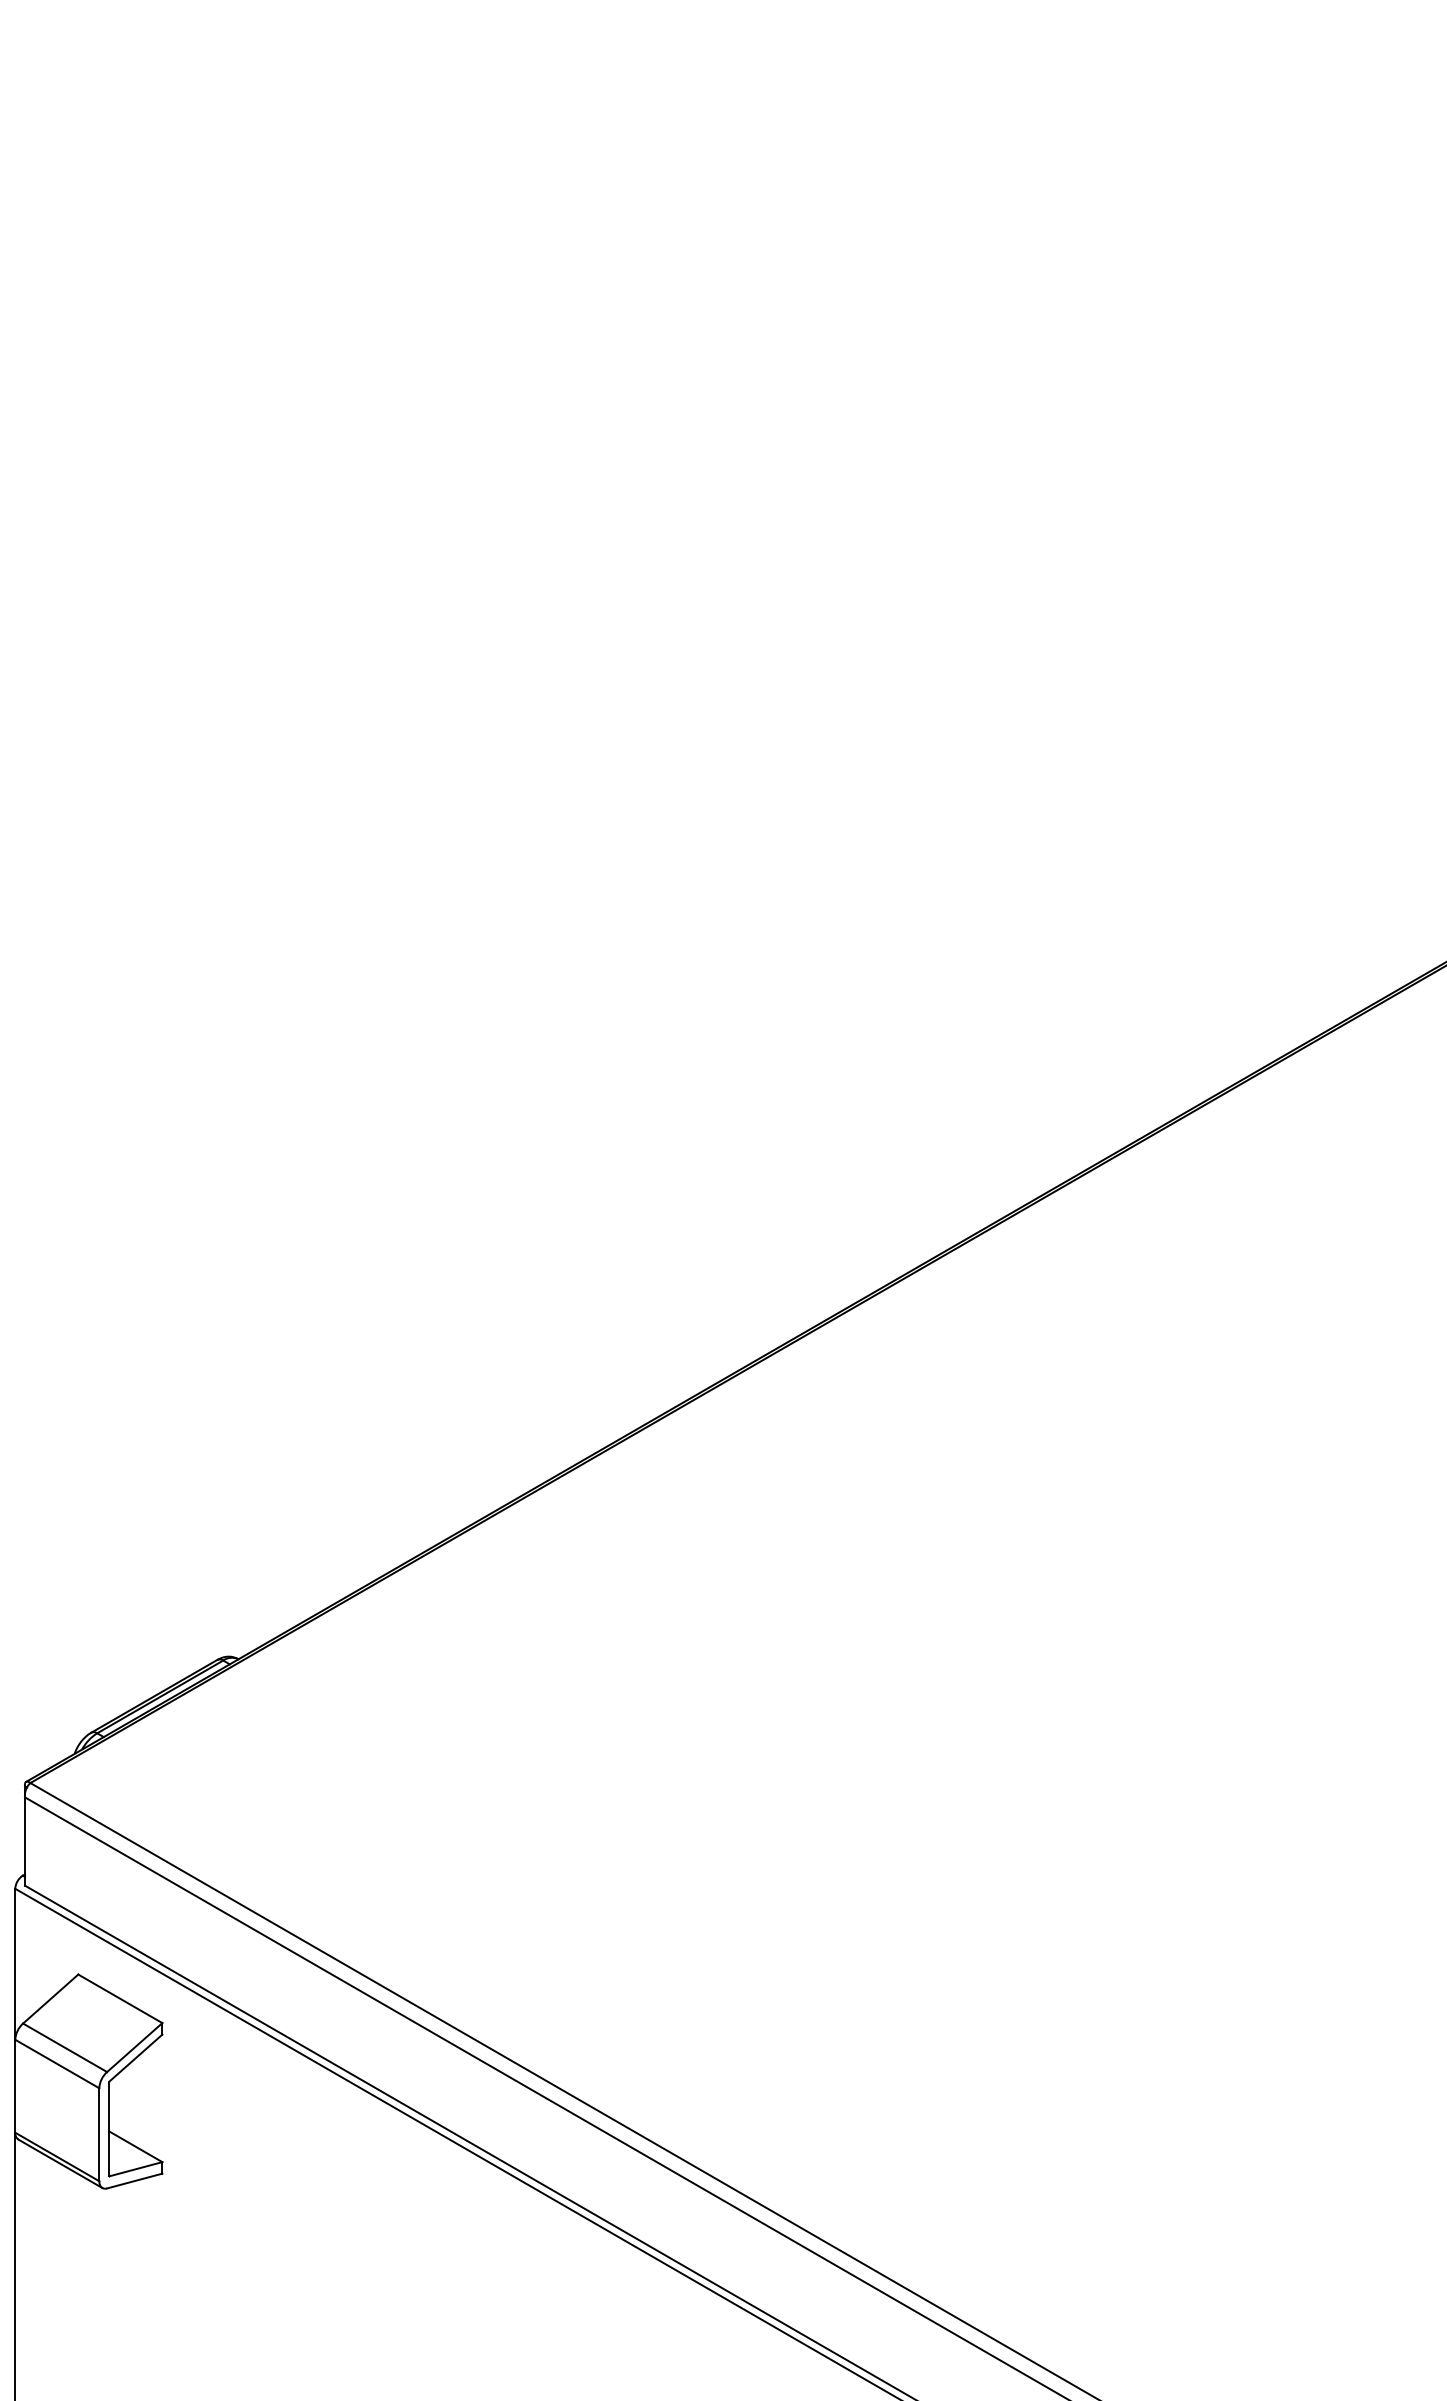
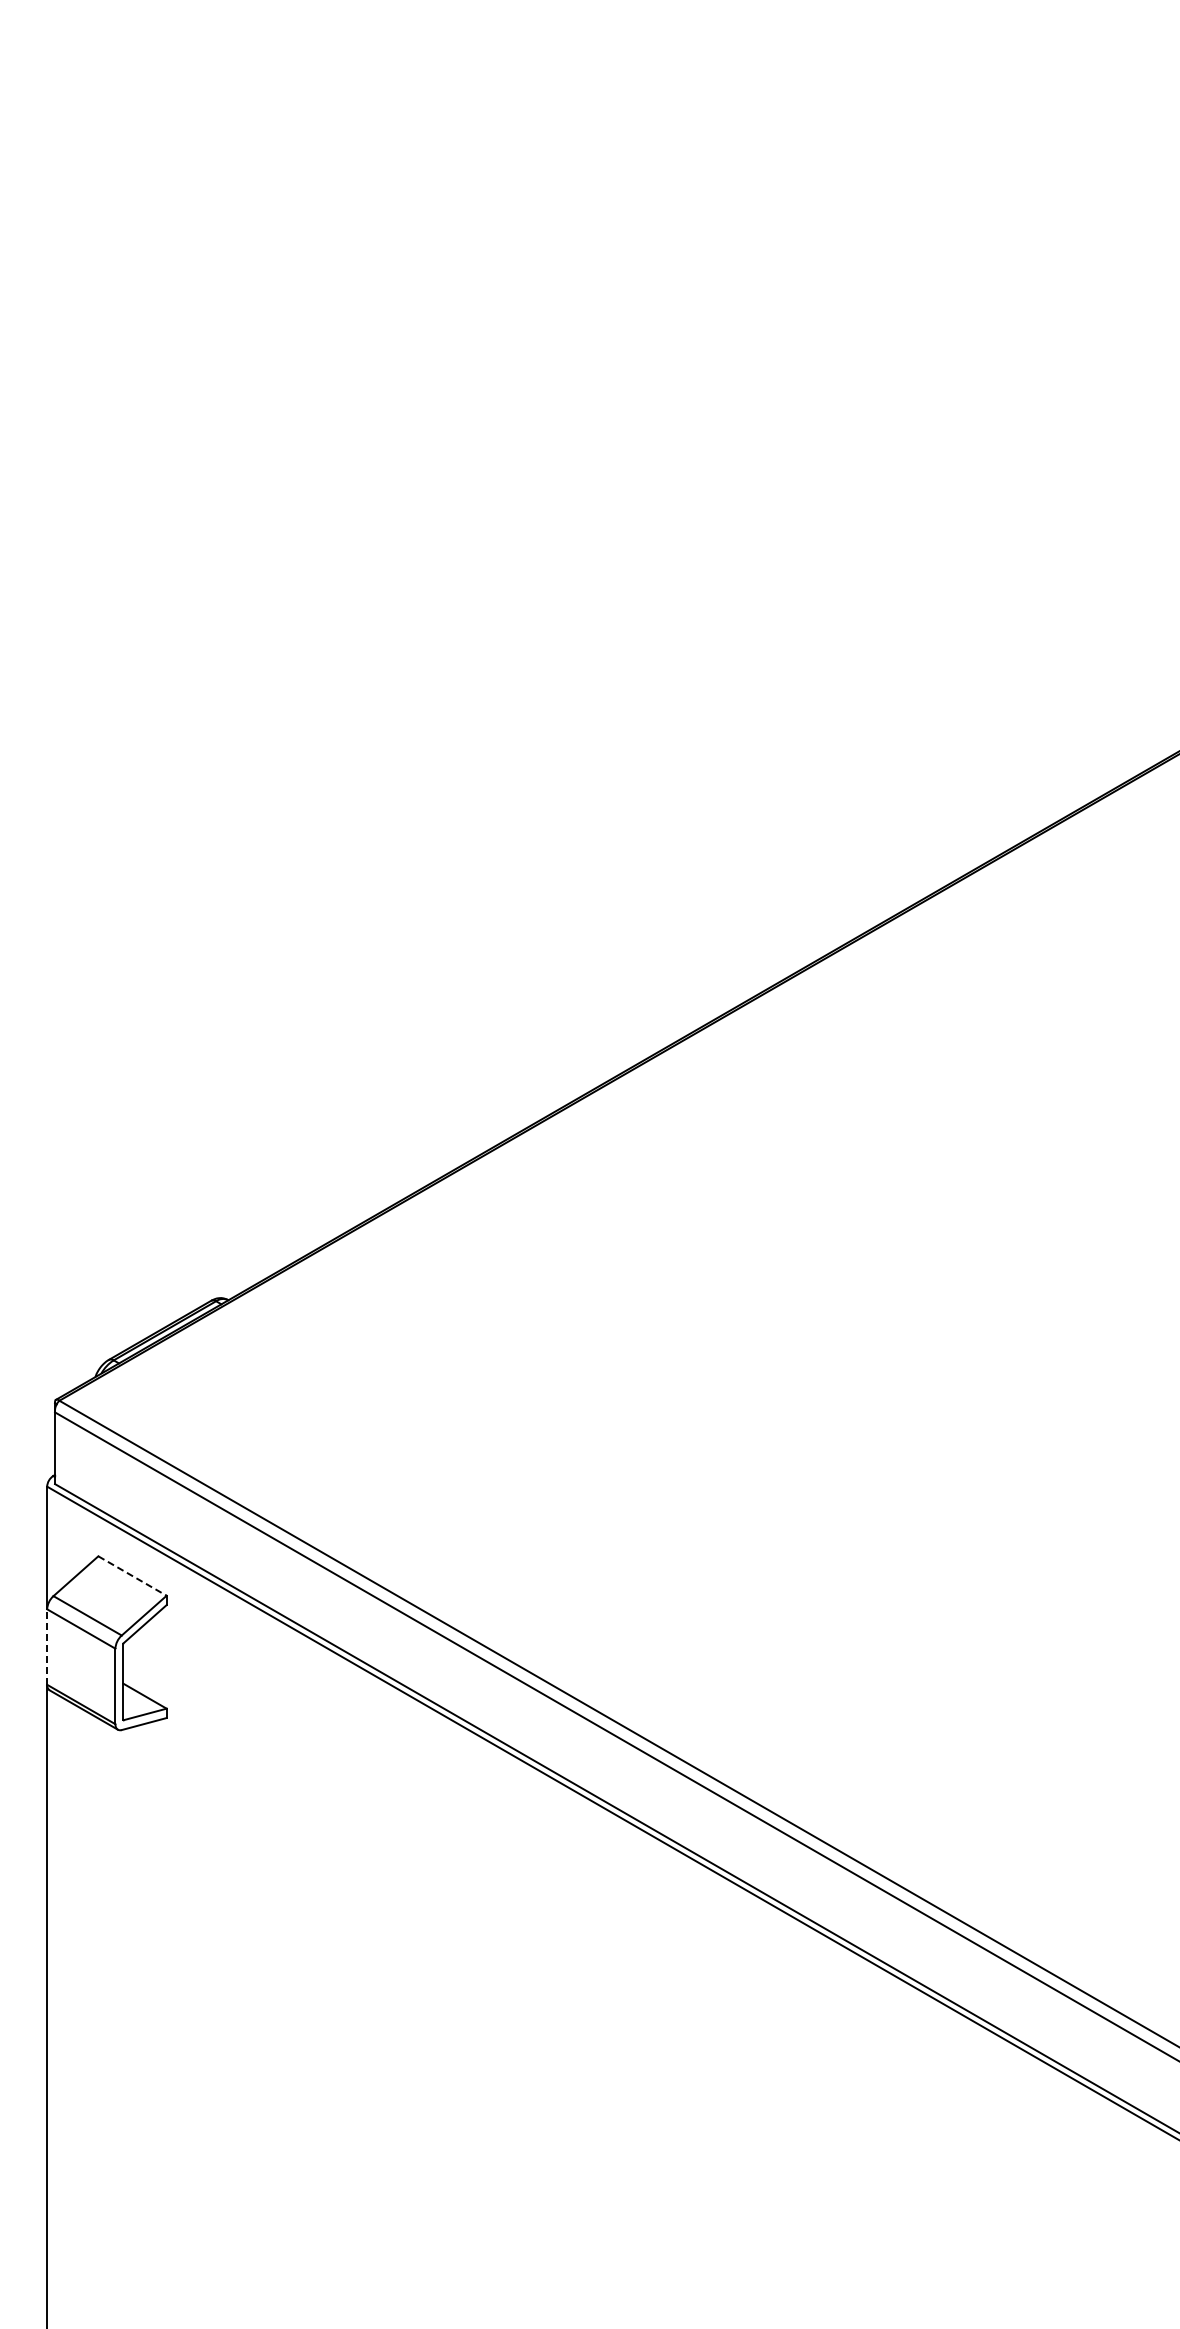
line: (120, 1999) -> (132, 1576), solid -> dashed
line: (15, 2086) -> (47, 1647), solid -> dashed

